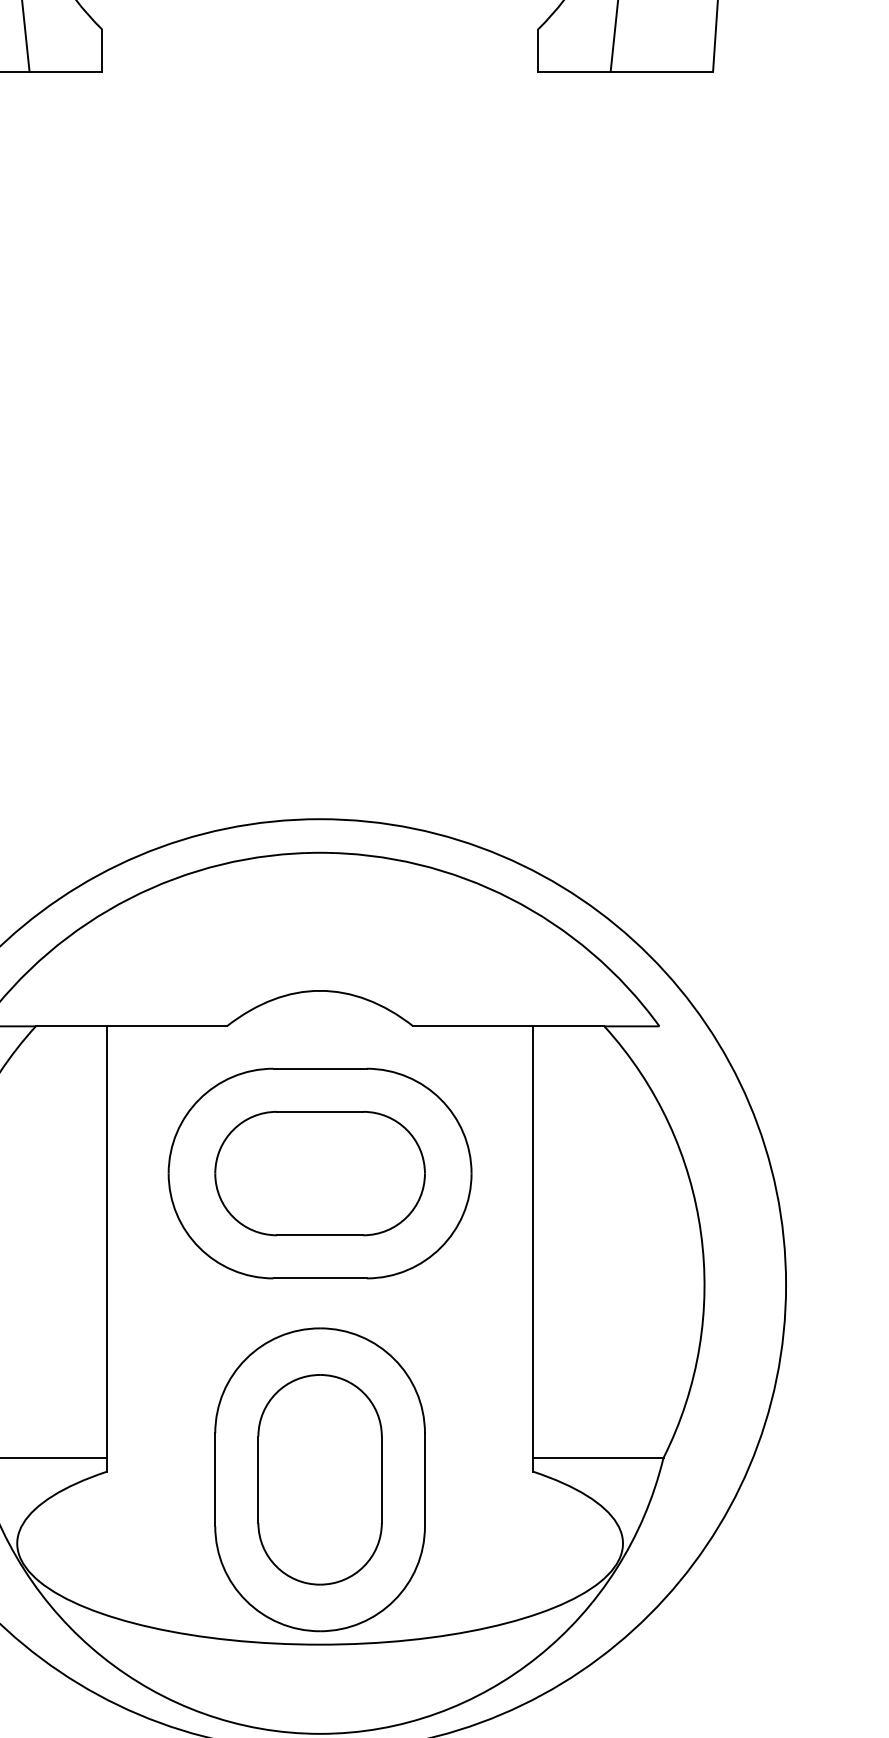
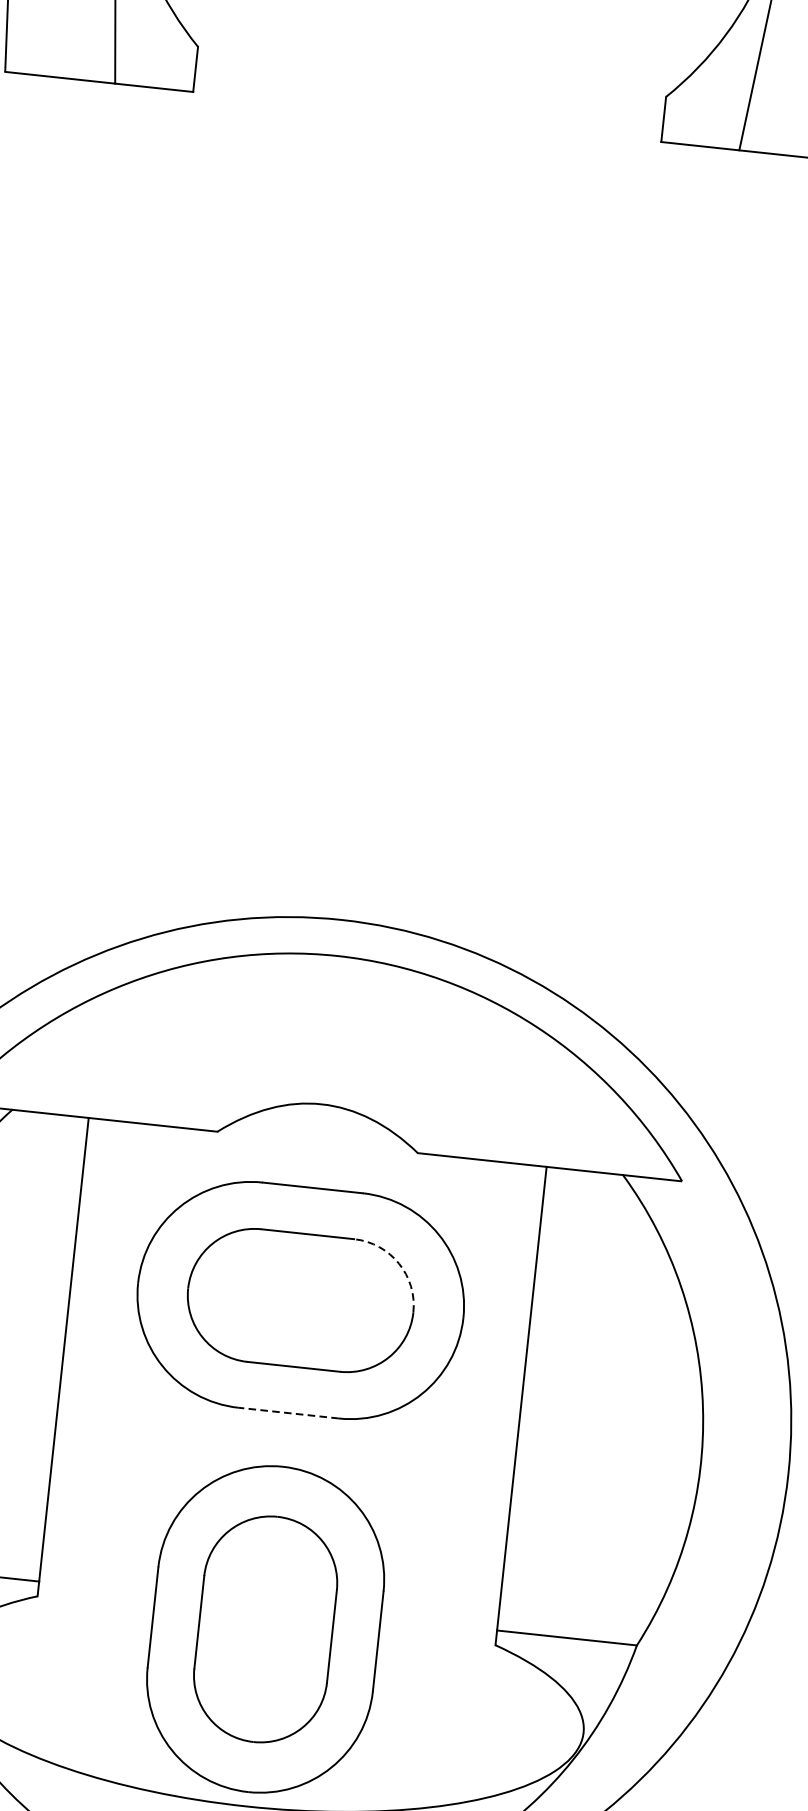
arc: (406, 1129) -> (398, 1263), solid -> dashed
line: (320, 1278) -> (289, 1413), solid -> dashed

